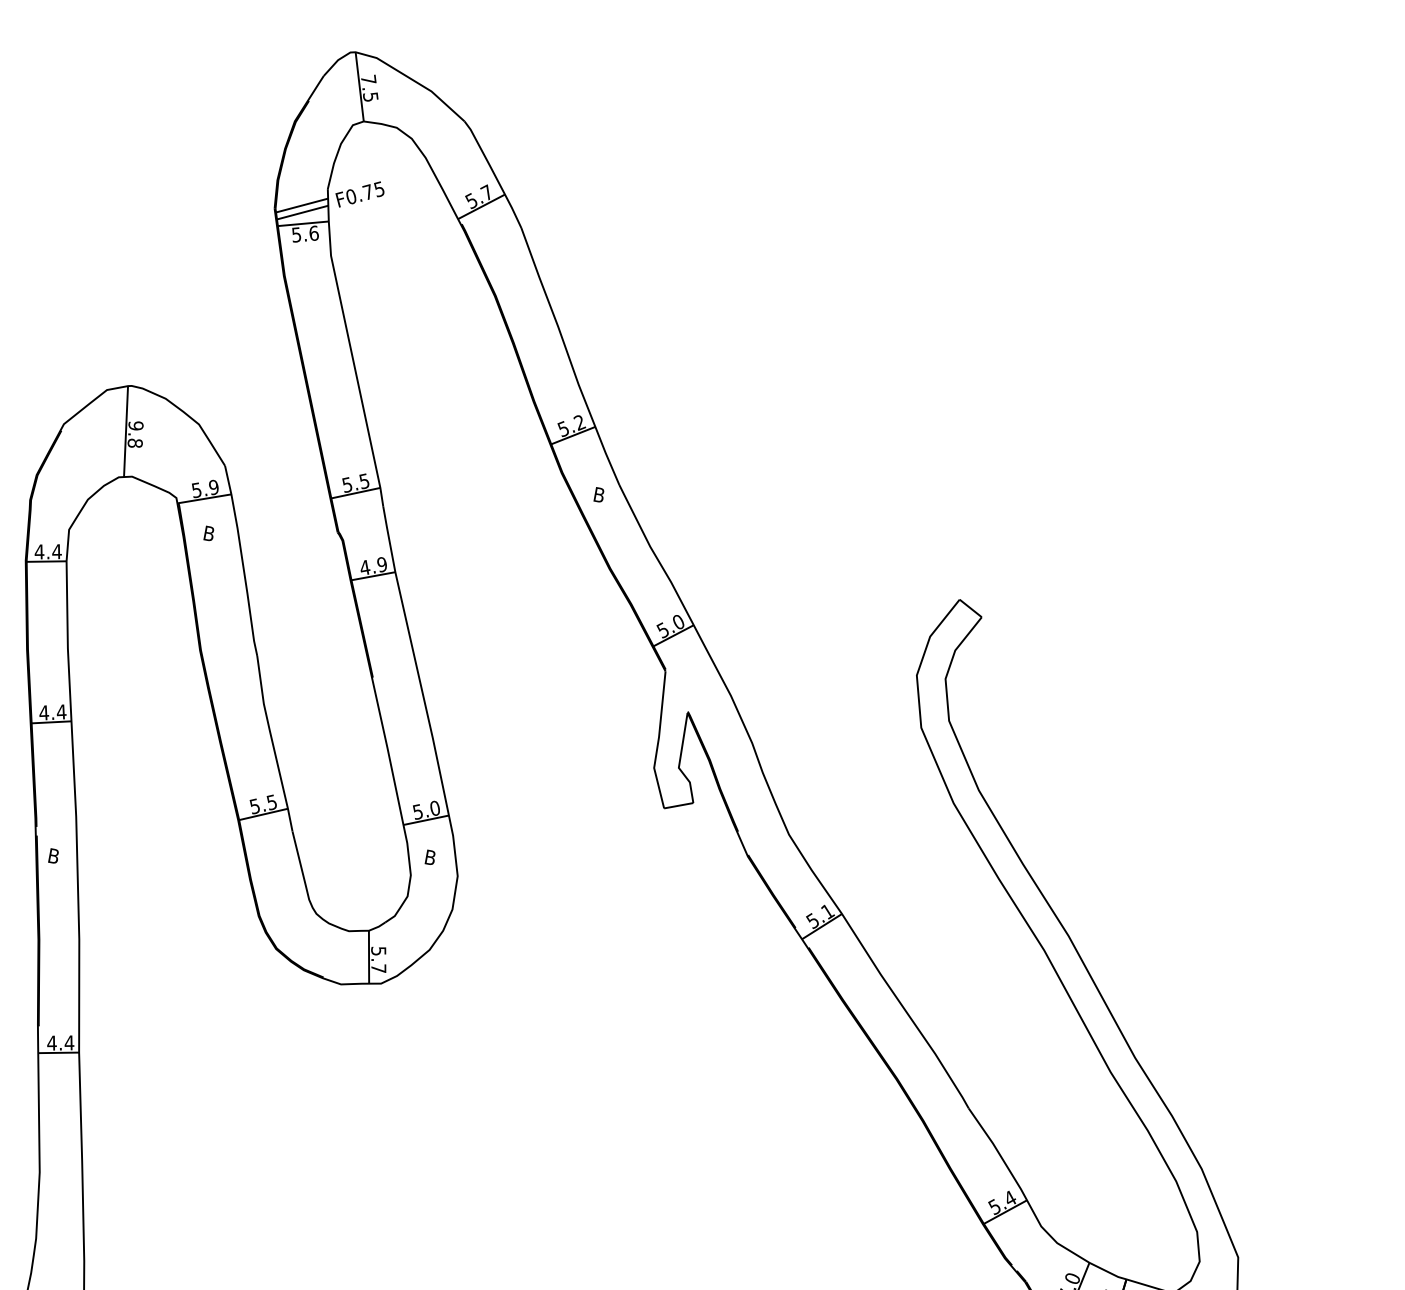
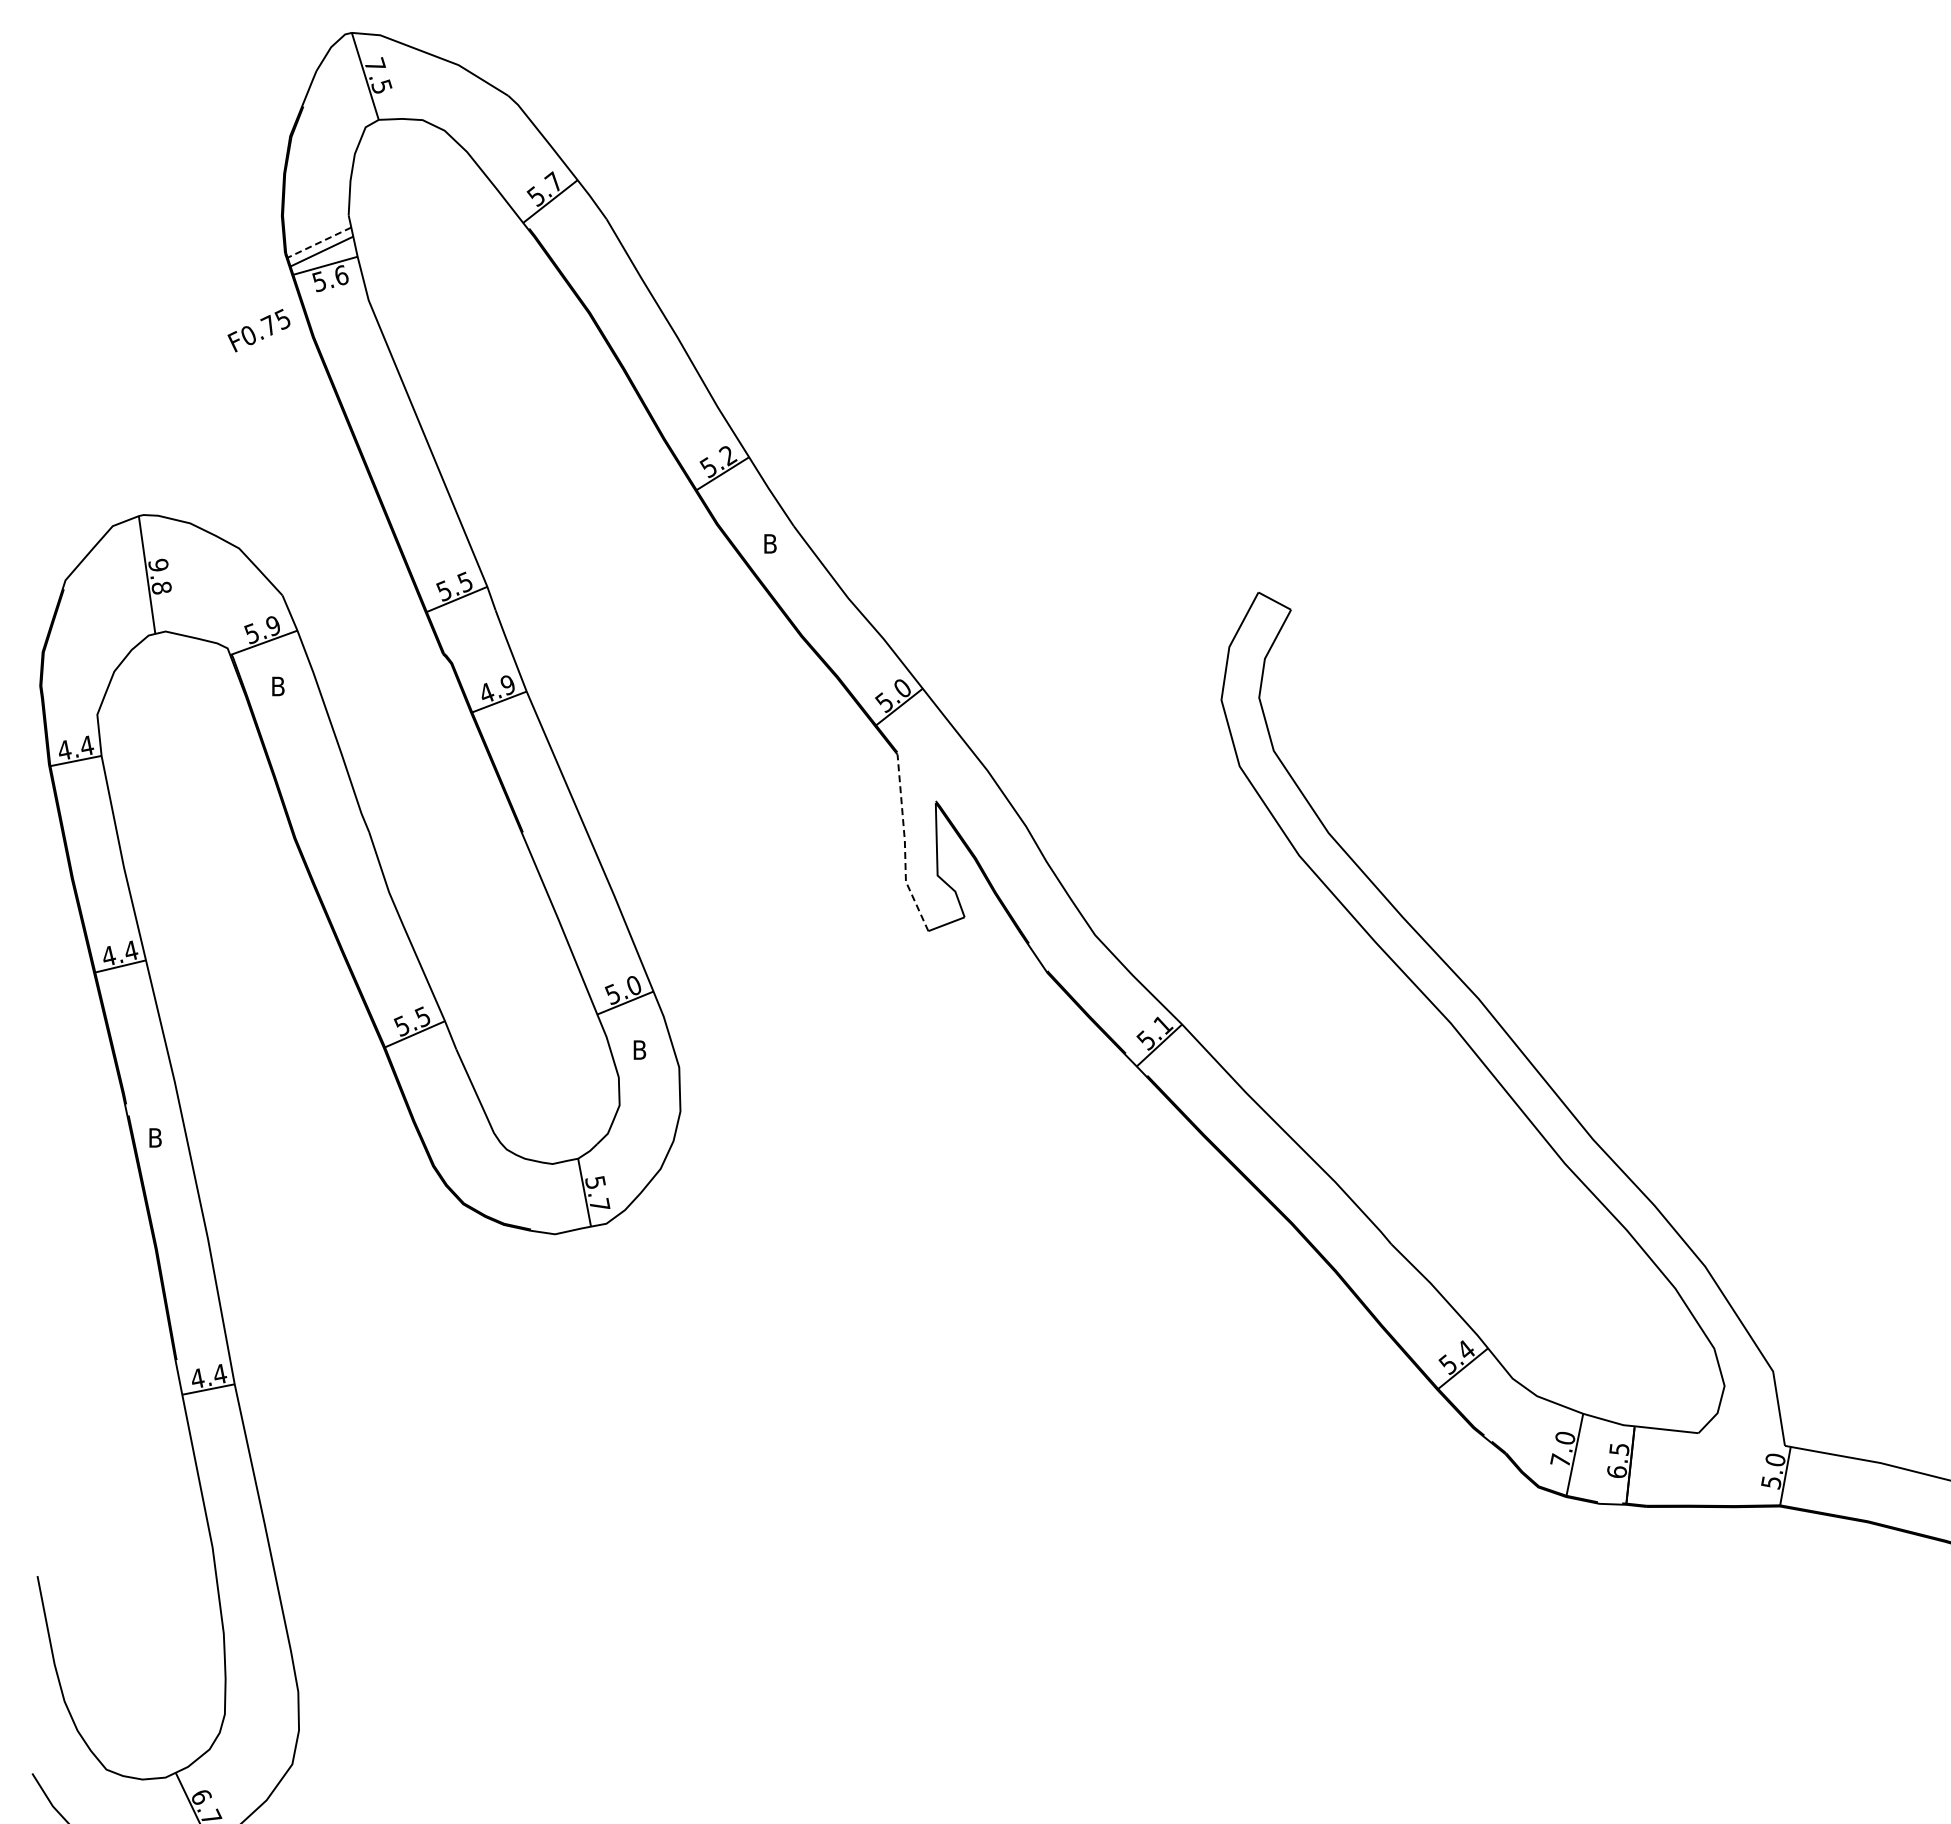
text: (359, 194) -> (258, 330), moved
line: (302, 205) -> (319, 242), solid -> dashed
line: (658, 739) -> (904, 844), solid -> dashed

